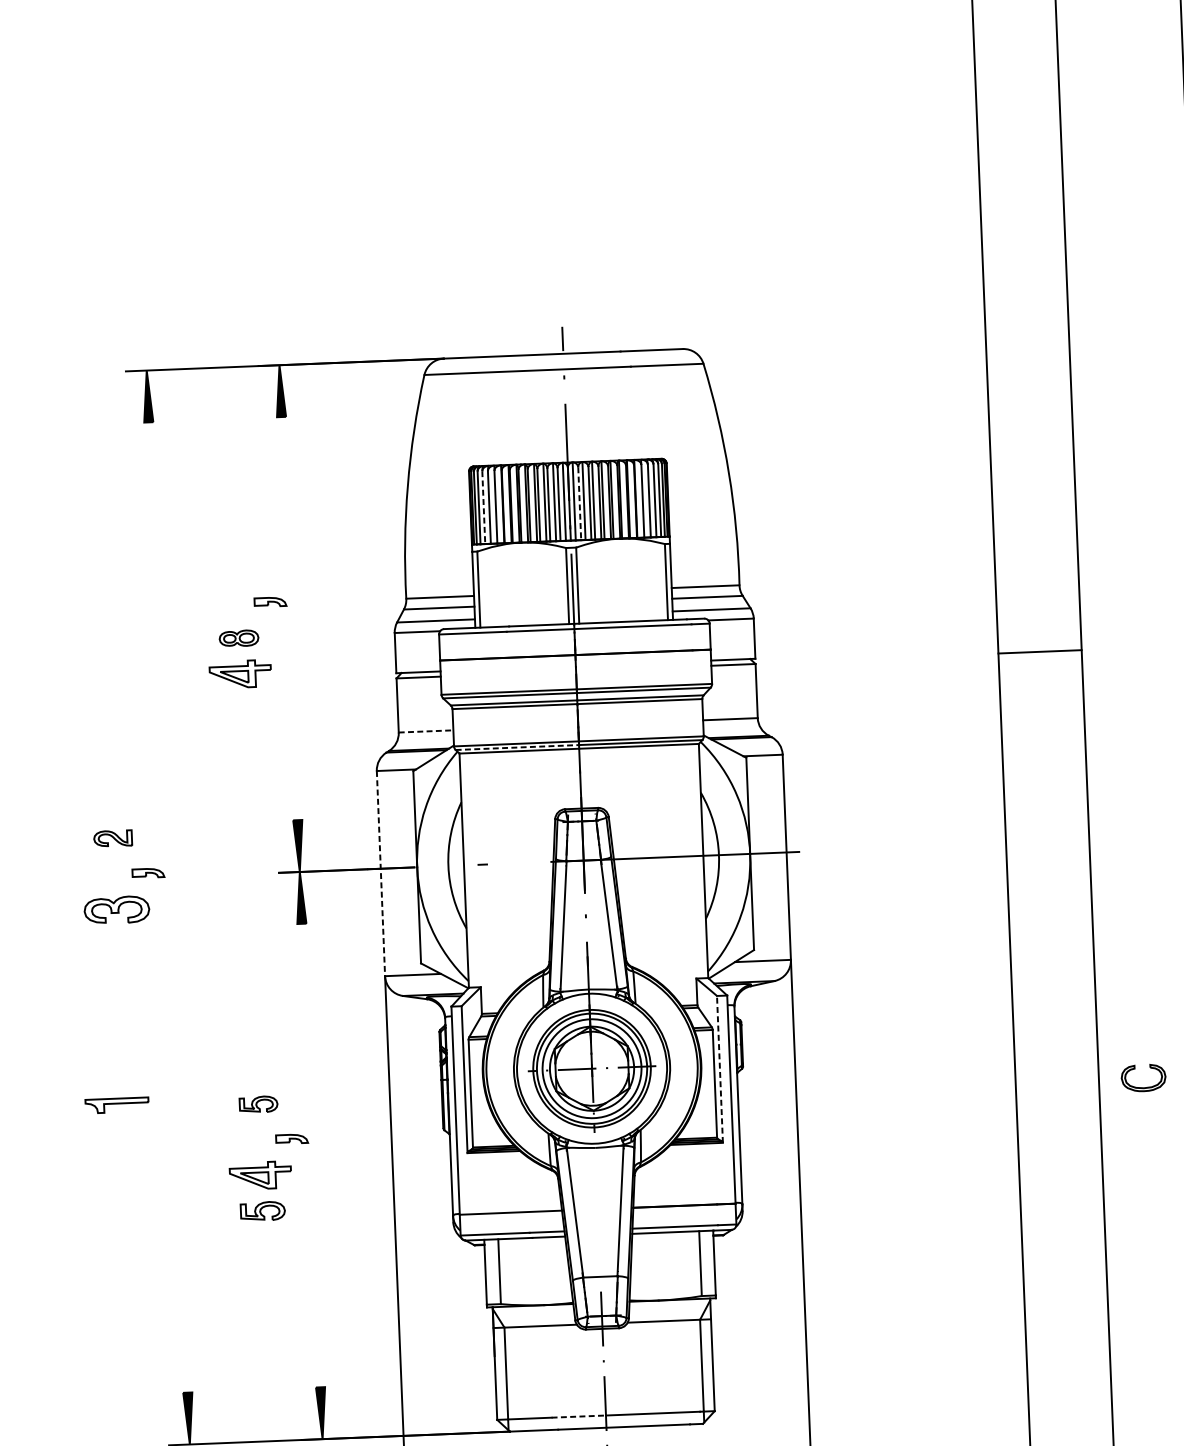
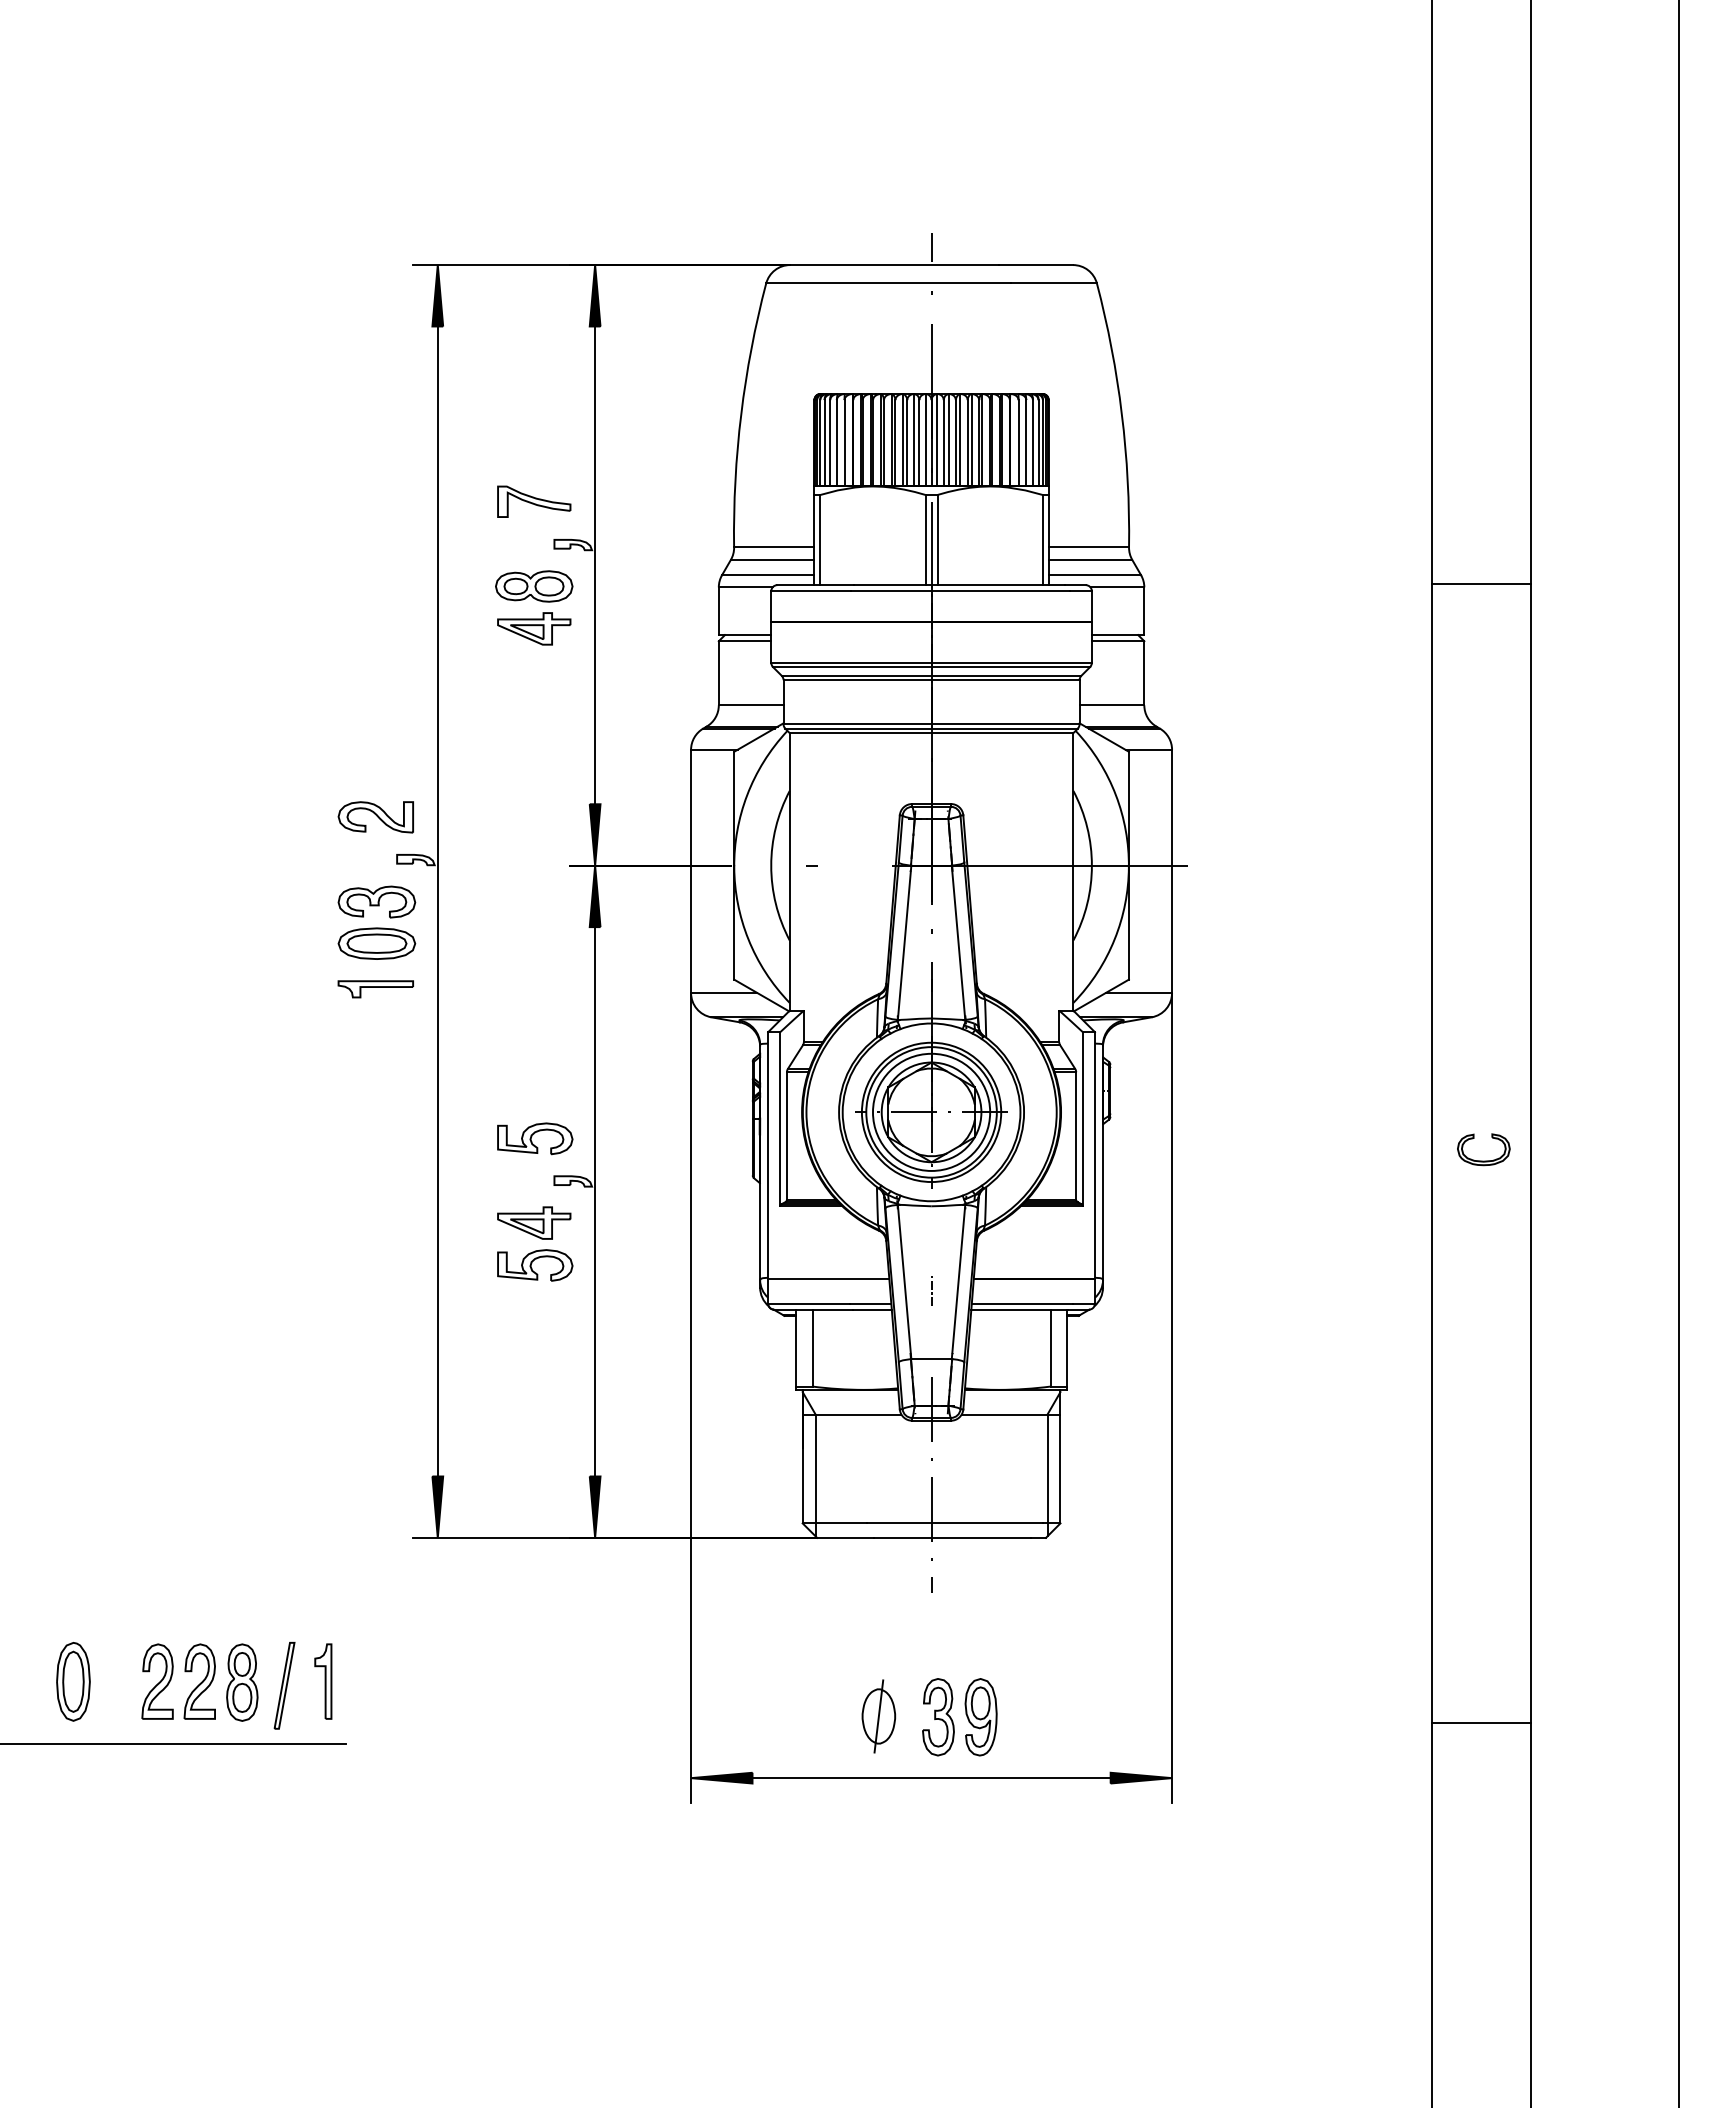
line: (579, 503) -> (943, 443), dashed -> solid
line: (484, 507) -> (830, 443), dashed -> solid
part: (236, 566) -> (534, 501), added
line: (289, 618) -> (595, 565), added
part: (239, 638) -> (534, 586), size x1.67
line: (1040, 651) -> (1481, 584), moved
line: (426, 731) -> (751, 705), dashed -> solid
line: (517, 747) -> (858, 728), dashed -> solid
part: (112, 838) -> (375, 817), size x1.67
line: (381, 873) -> (691, 871), dashed -> solid
line: (168, 907) -> (437, 901), added
part: (118, 945) -> (376, 943), added
line: (719, 1068) -> (1082, 1118), dashed -> solid
part: (1143, 1087) -> (1483, 1160), moved
part: (258, 1104) -> (535, 1138), size x1.67
part: (116, 1105) -> (375, 989), moved
line: (311, 1155) -> (595, 1201), added
part: (263, 1211) -> (535, 1265), size x1.43
line: (598, 1219) -> (931, 1291), added
line: (578, 1416) -> (899, 1523), dashed -> solid

